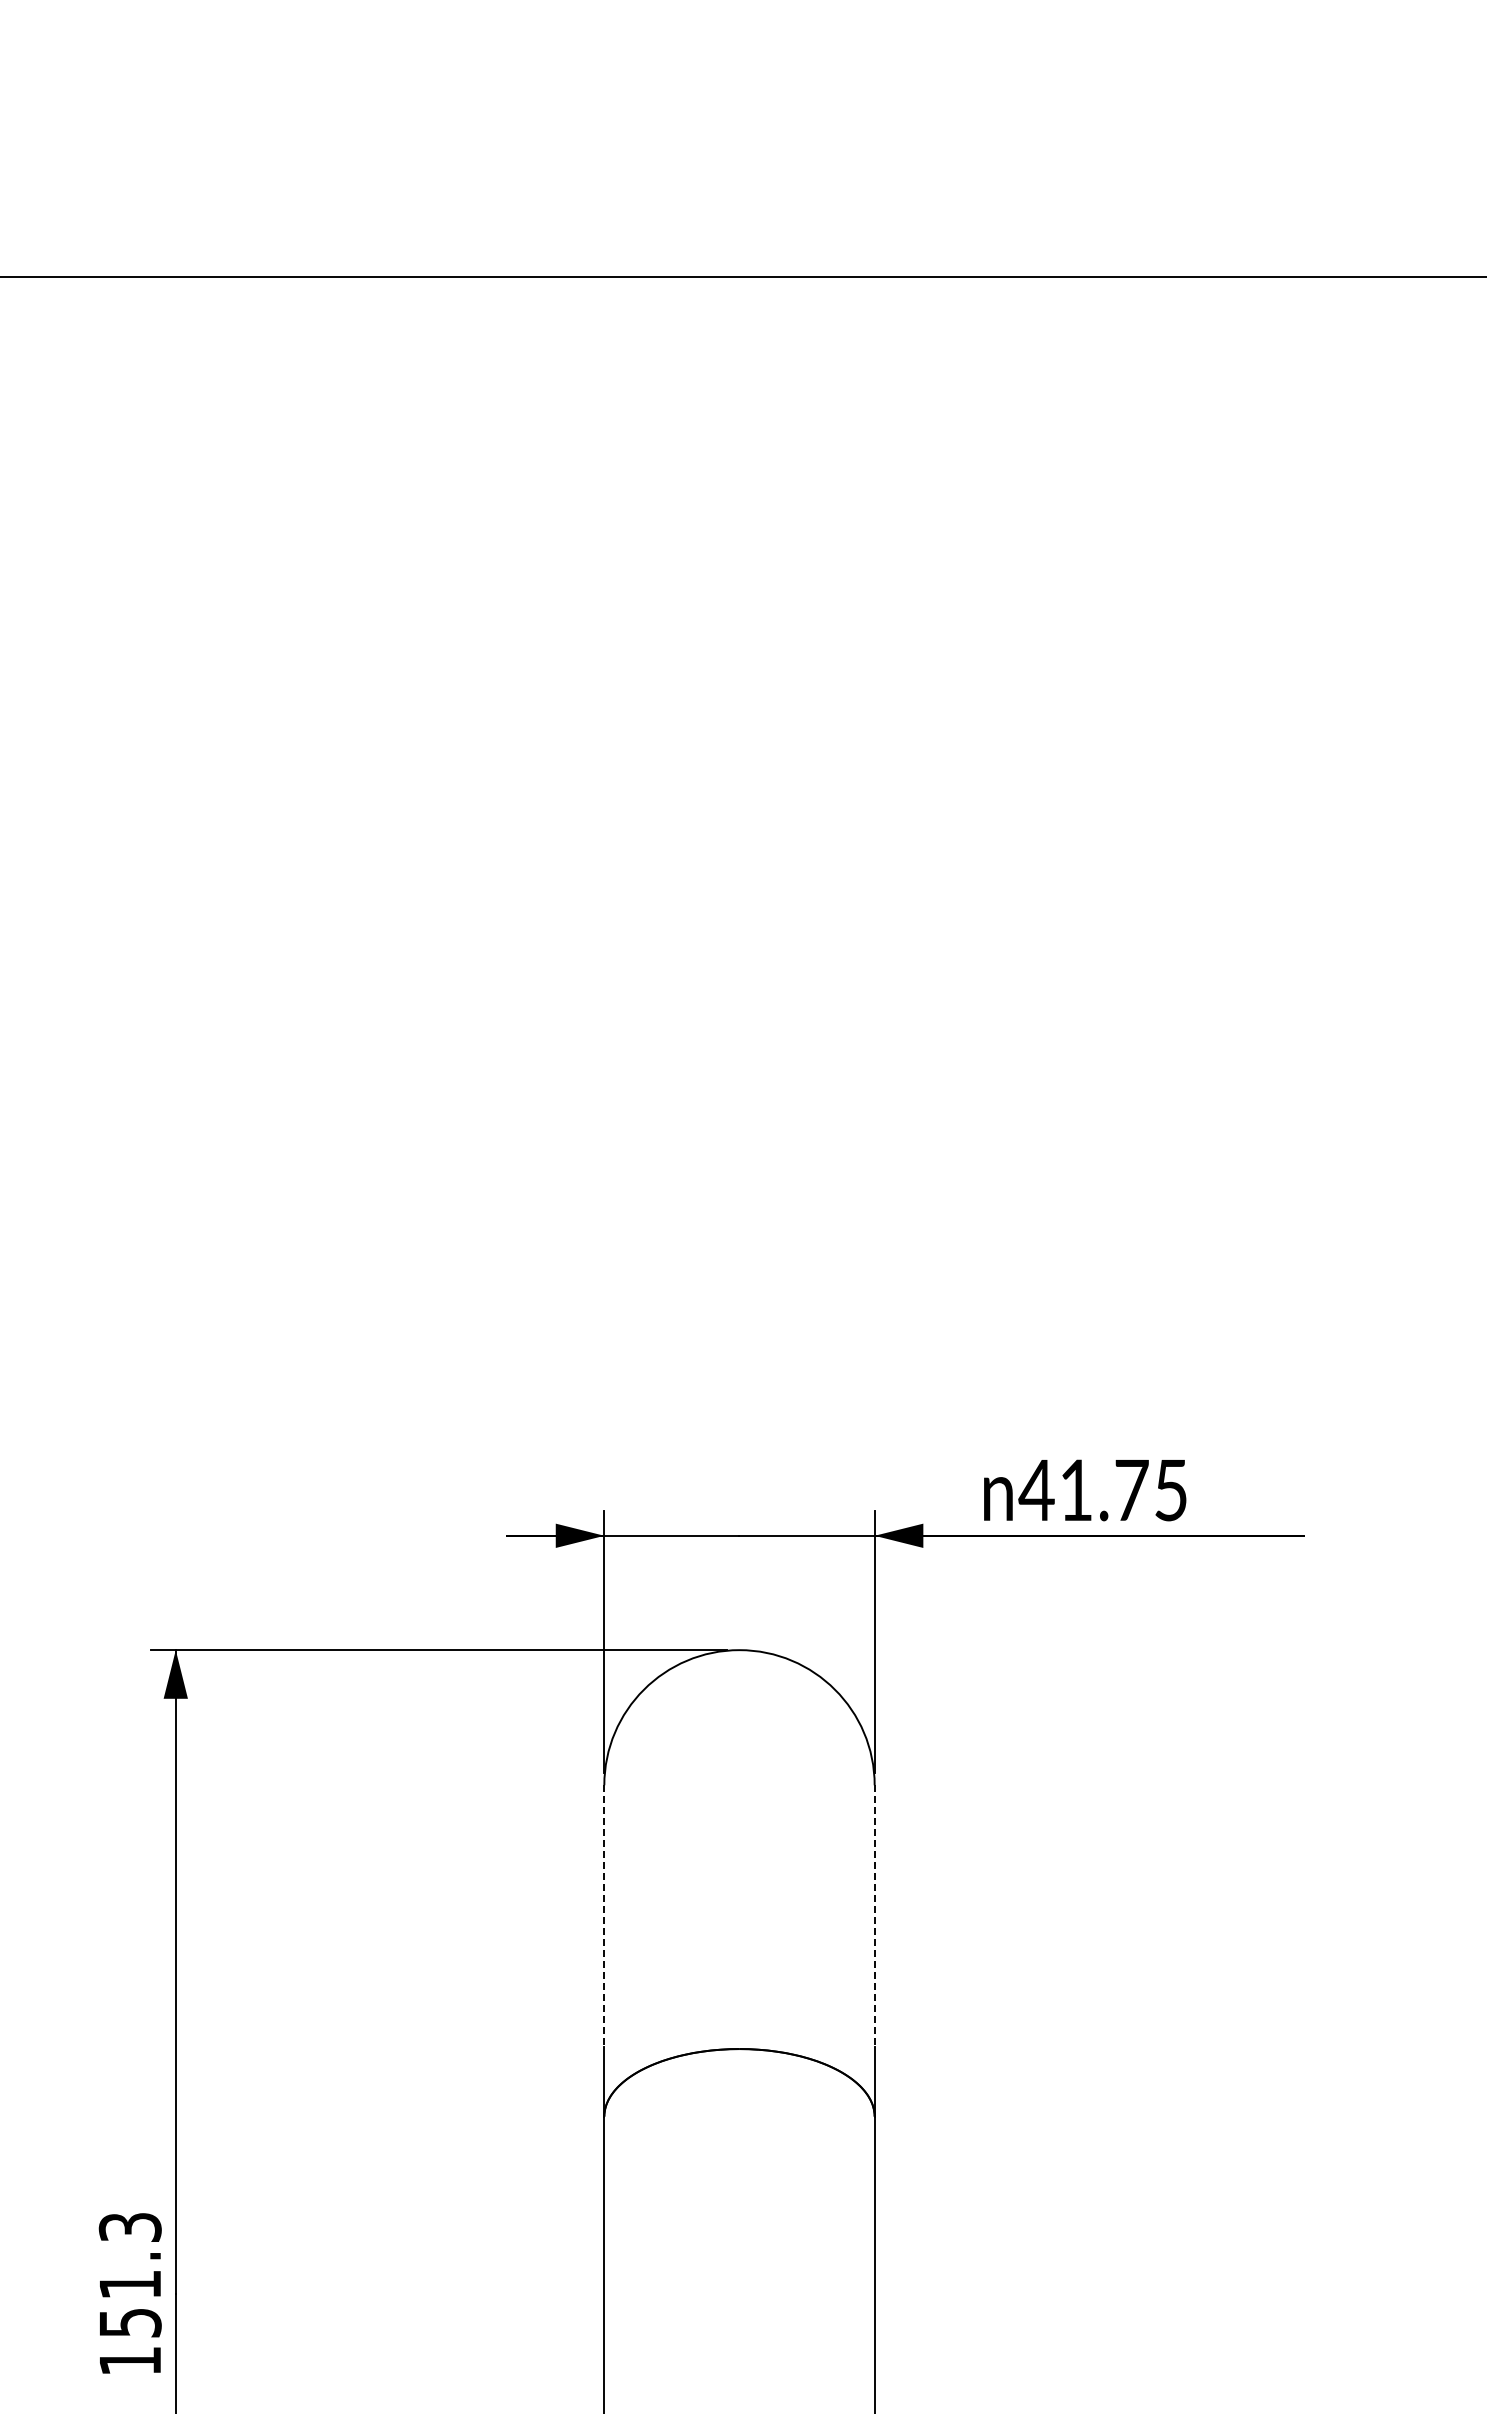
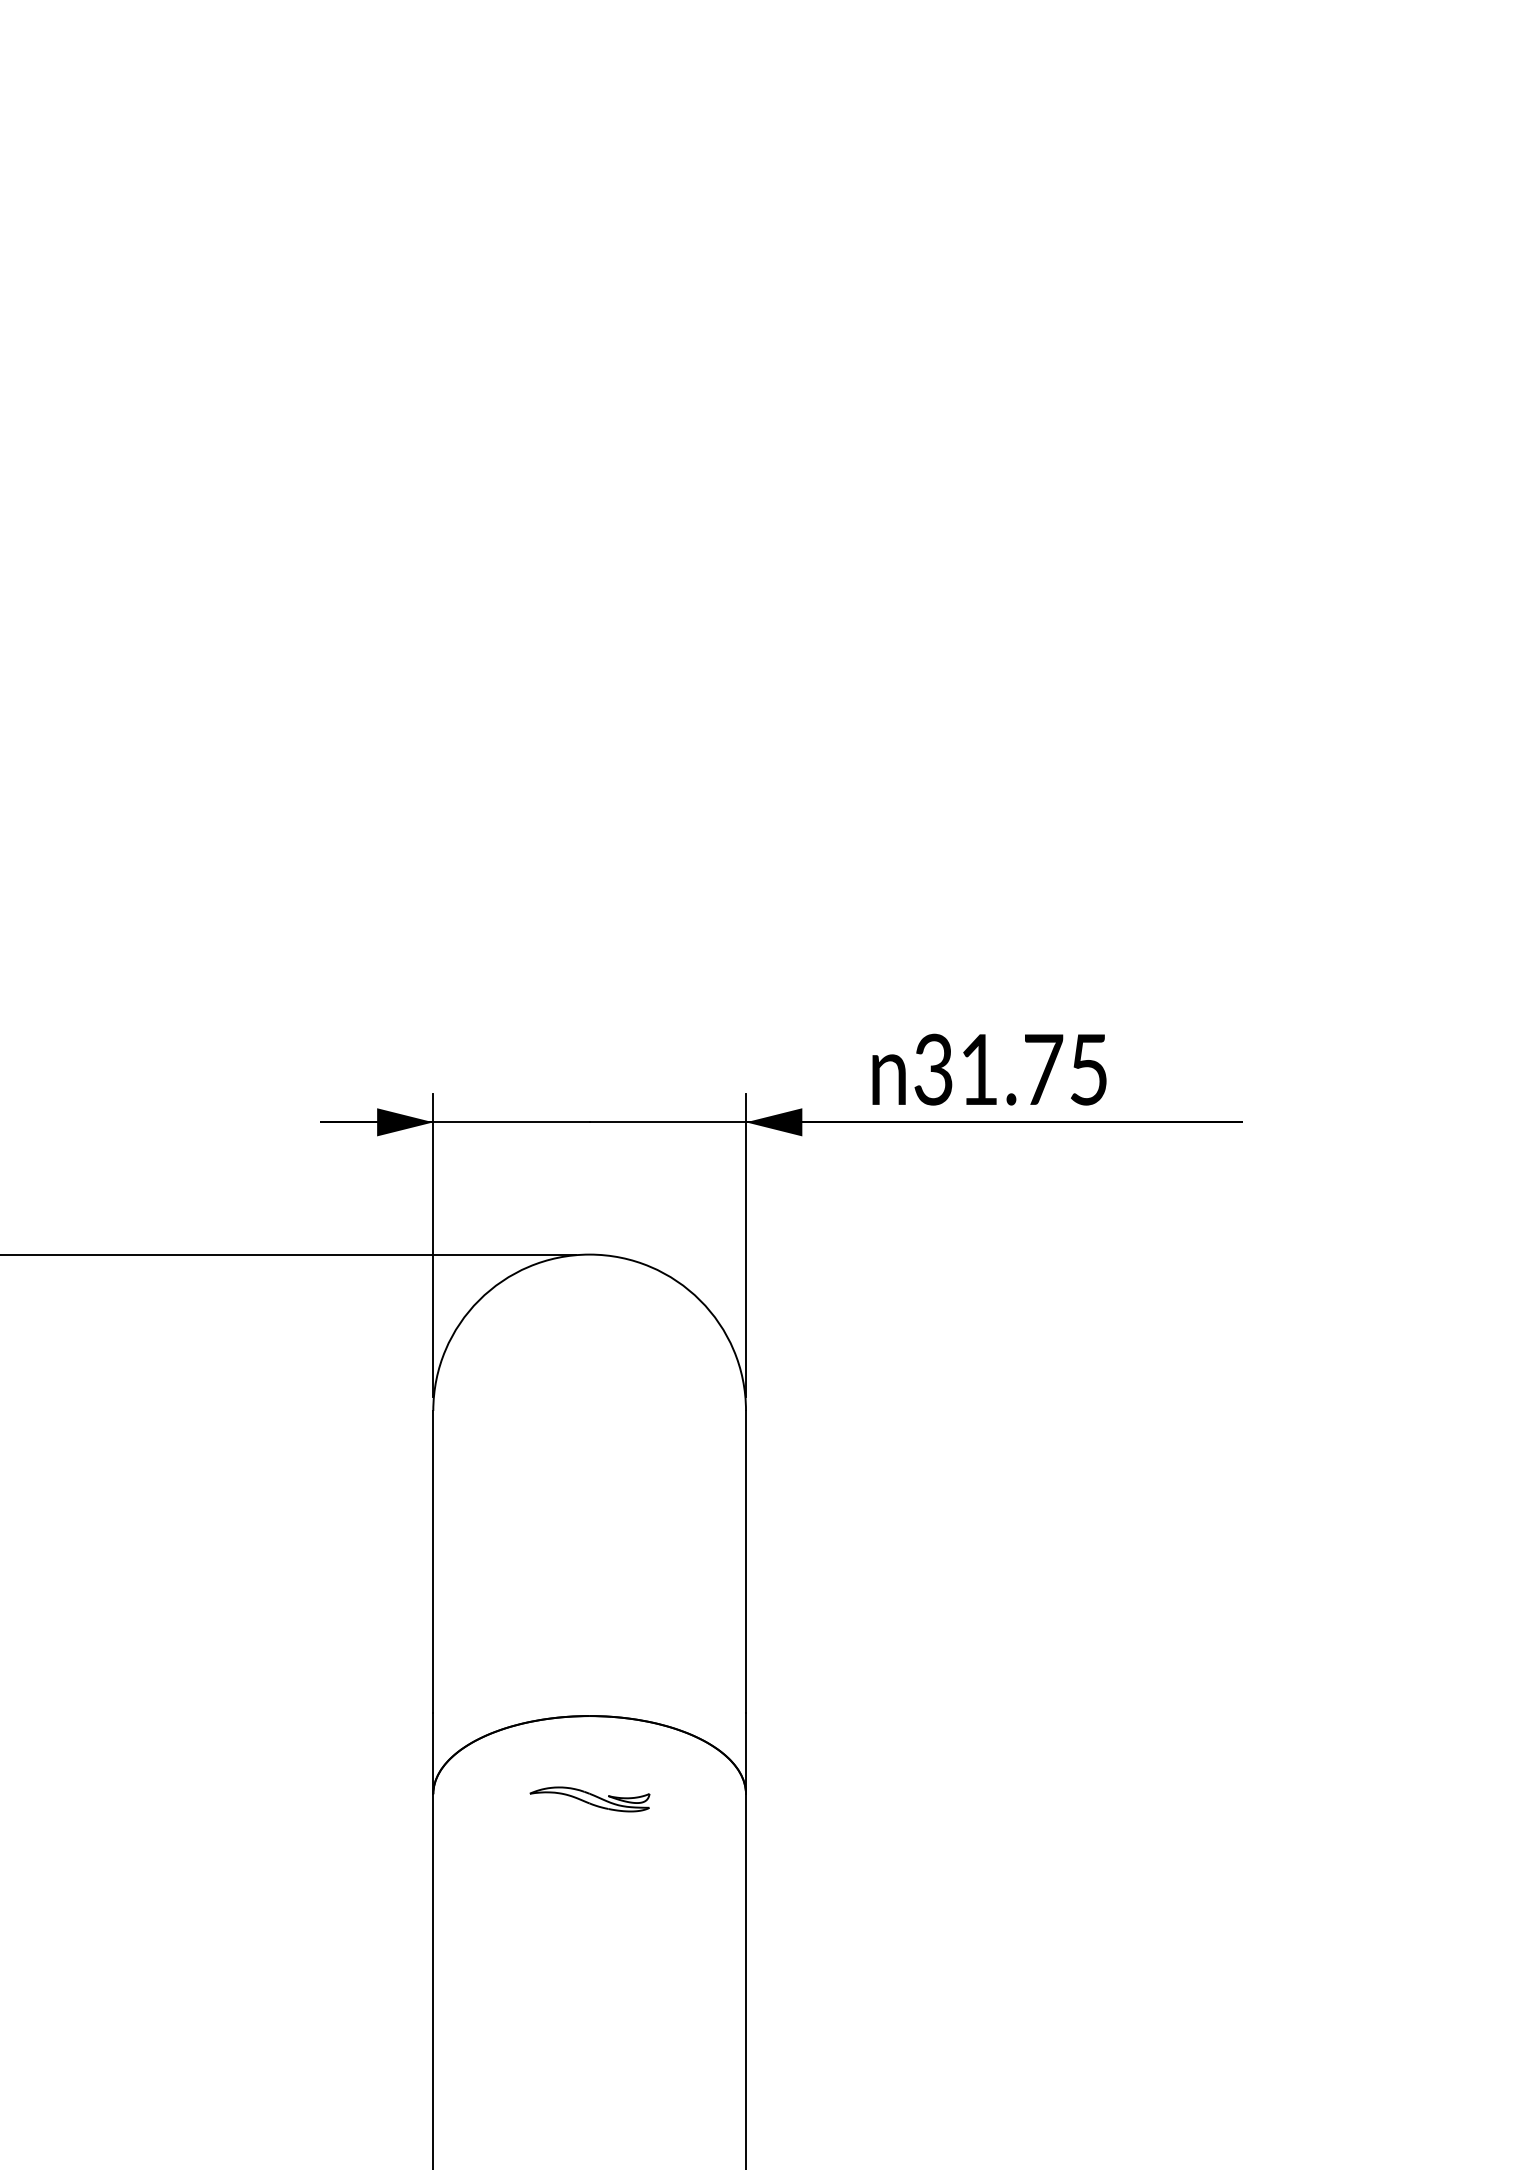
text: (1036, 1490) -> (933, 1069), 41.75 -> 31.75
line: (604, 1915) -> (433, 1561), dashed -> solid
line: (874, 1915) -> (745, 1561), dashed -> solid
part: (739, 2120) -> (589, 1798), added

